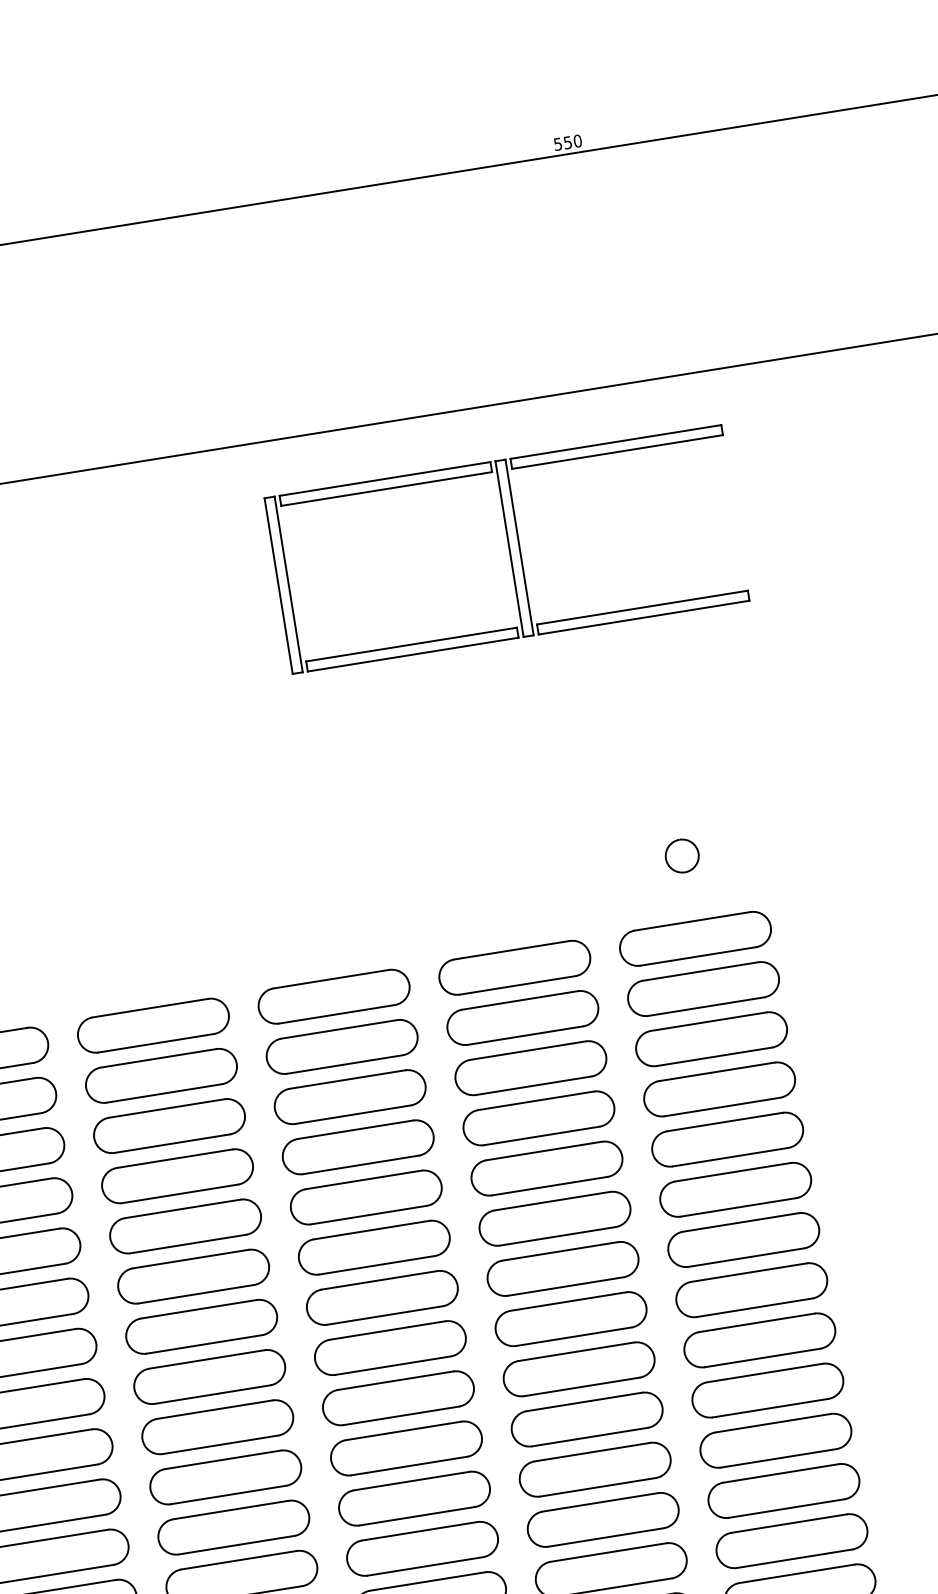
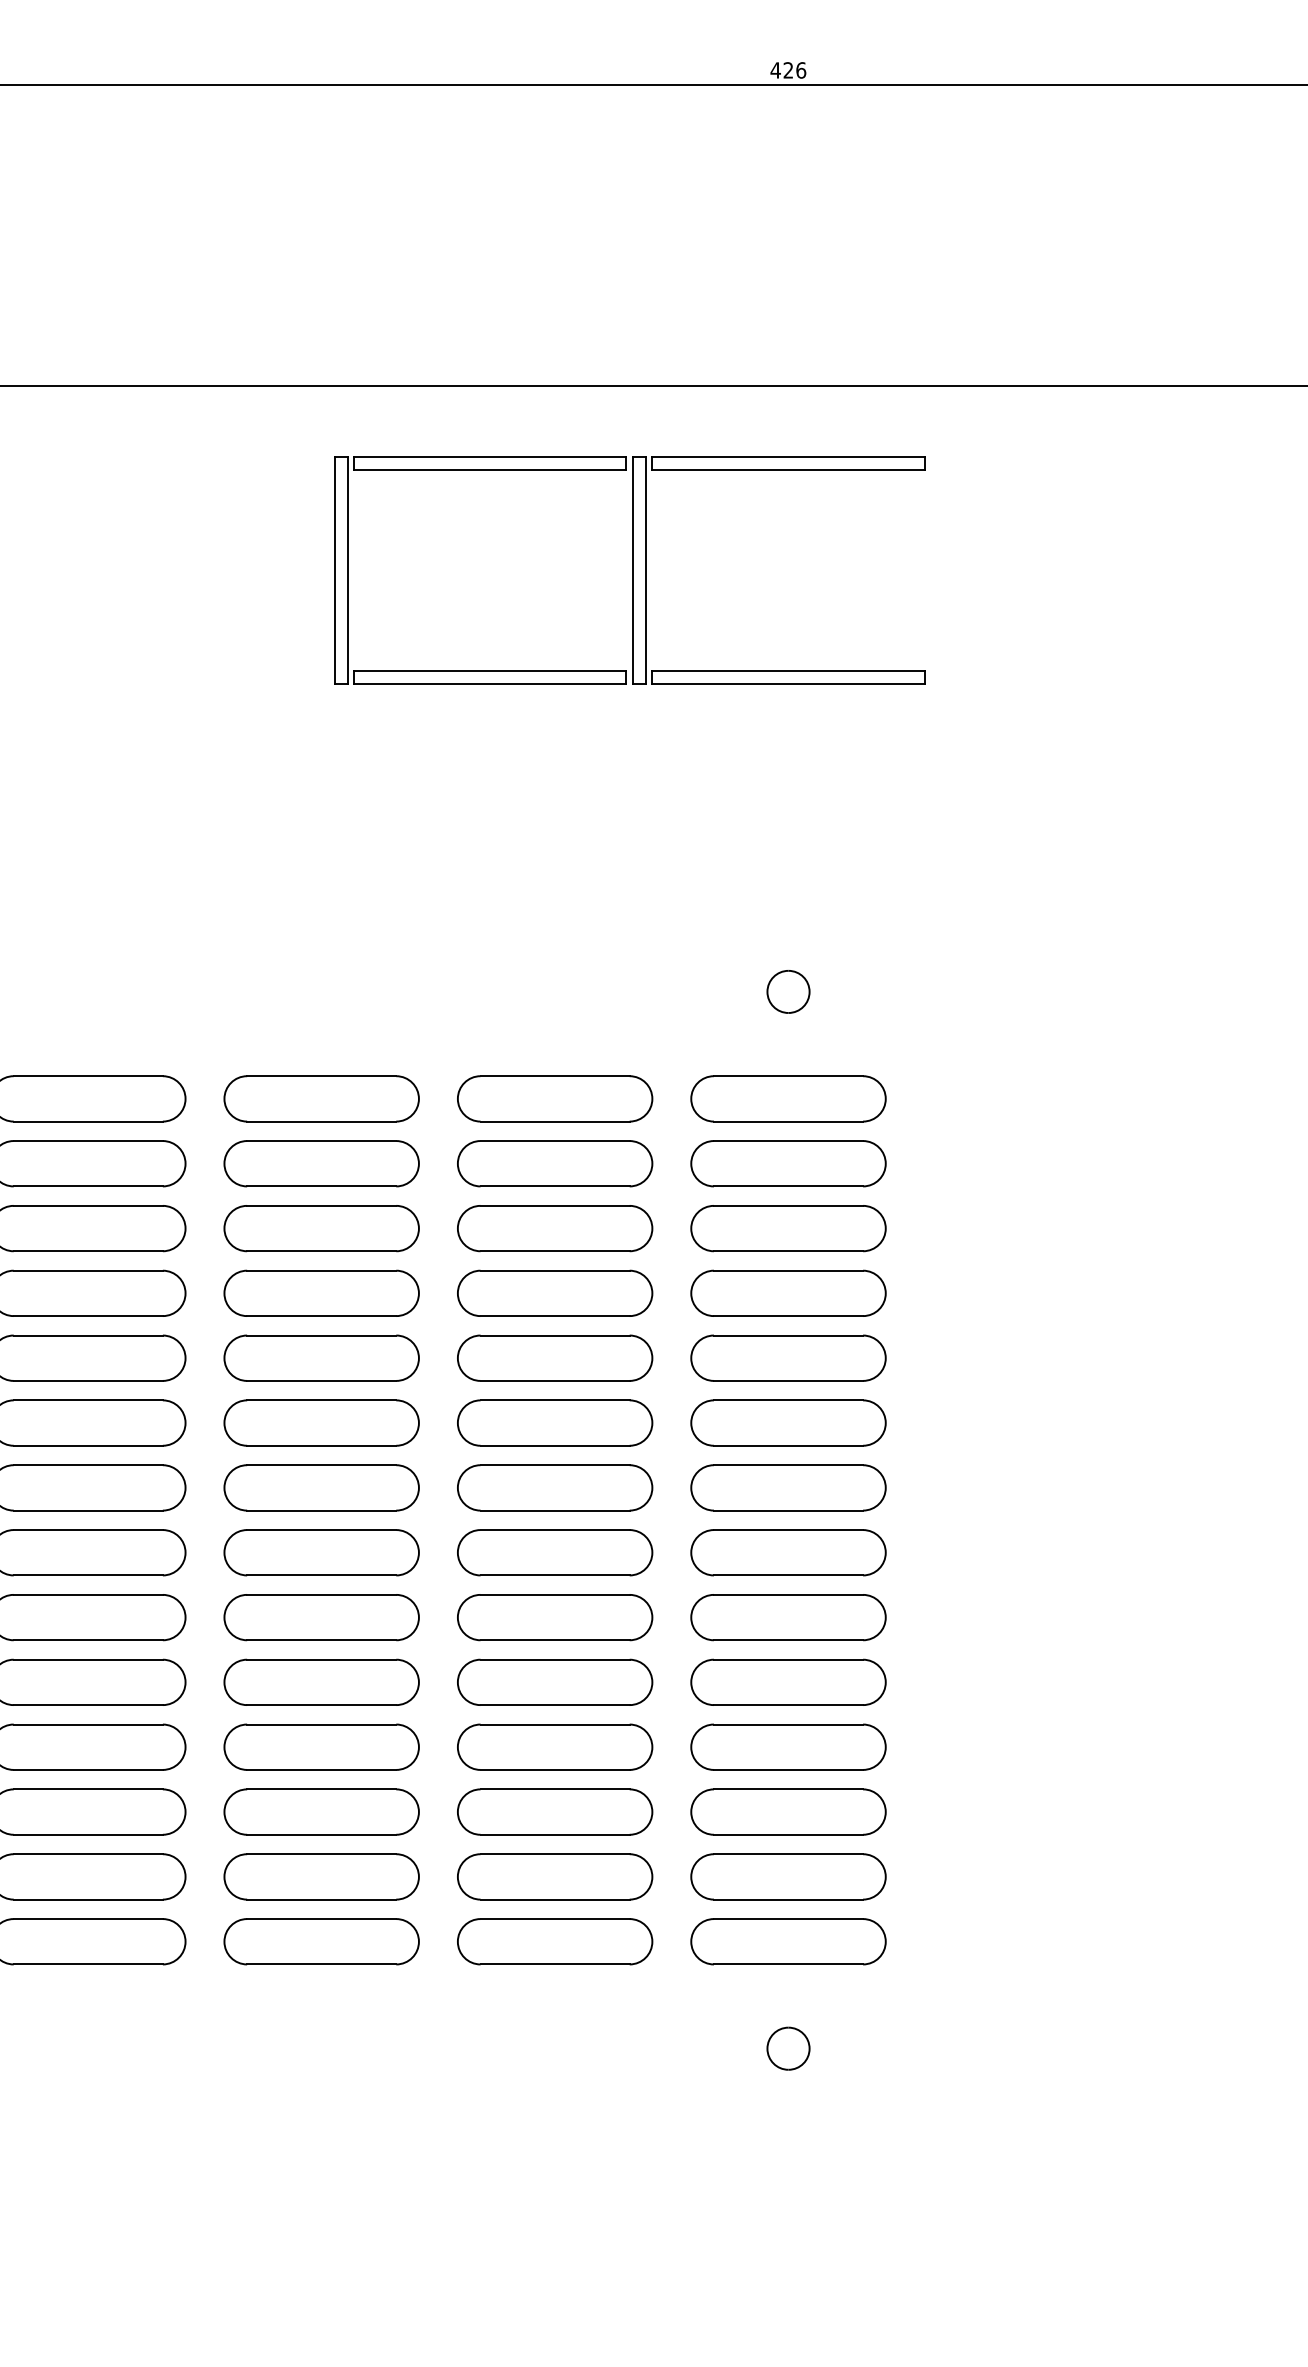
text: (567, 142) -> (788, 70), 550 -> 426

